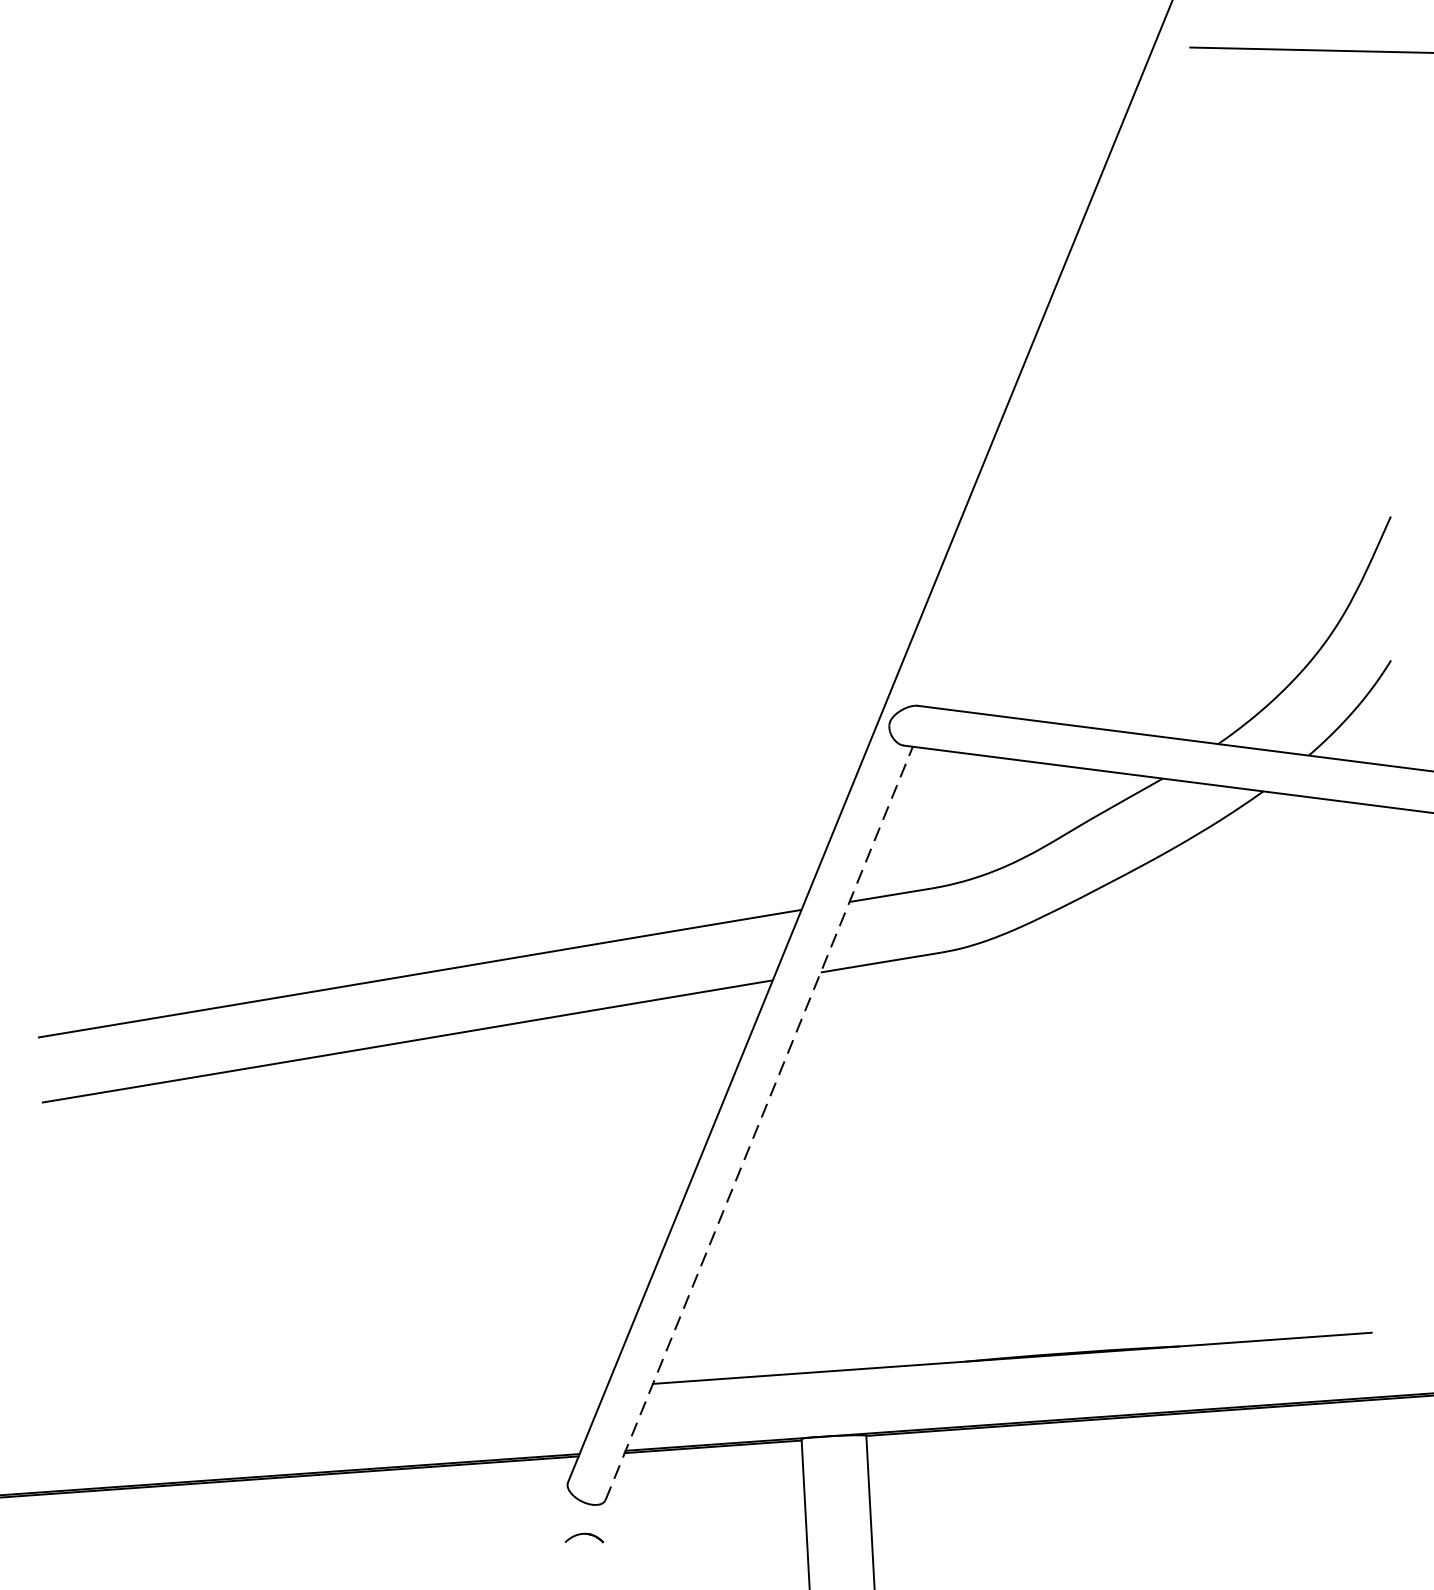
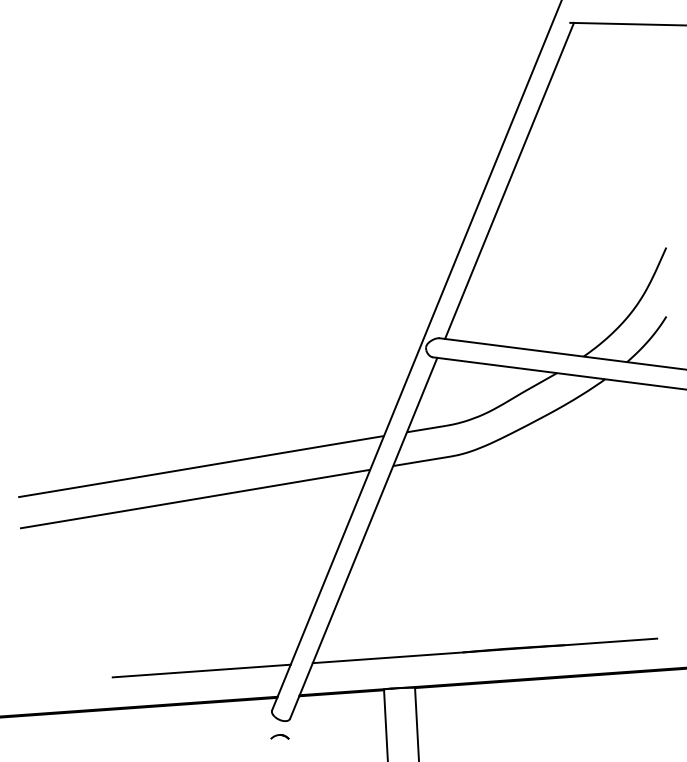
line: (1063, 376) -> (509, 180), added
line: (758, 1123) -> (363, 538), dashed -> solid
line: (420, 1399) -> (201, 670), added

